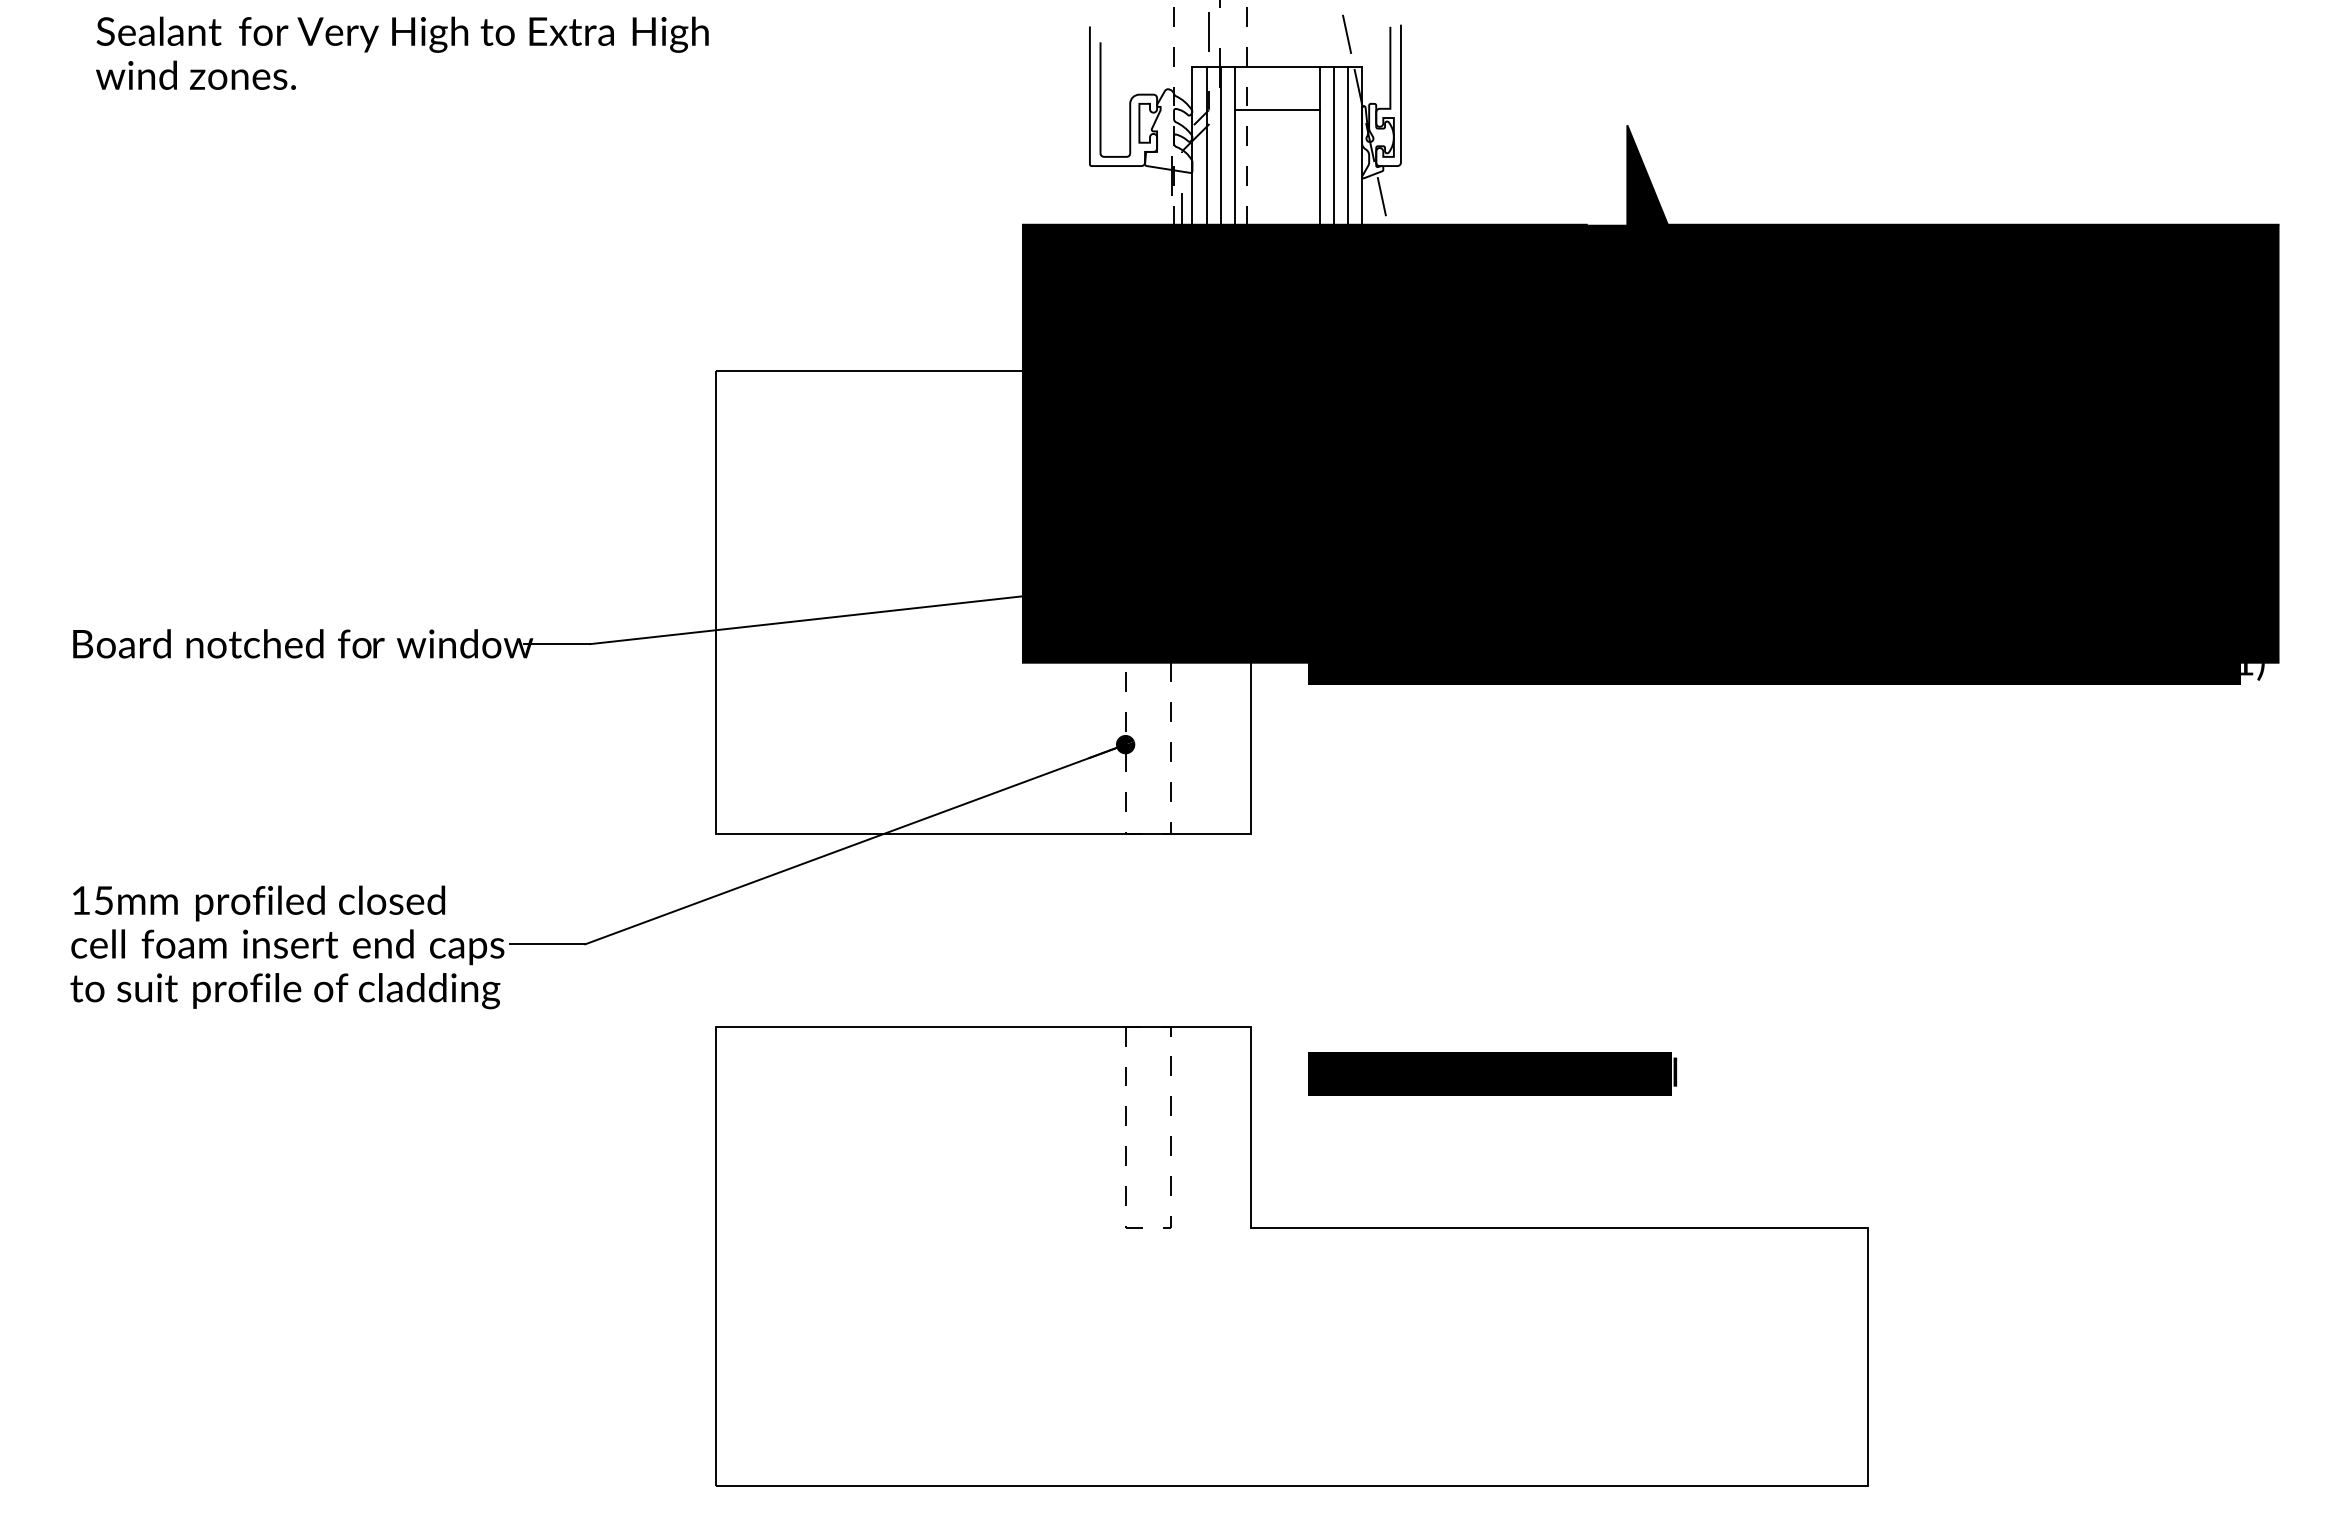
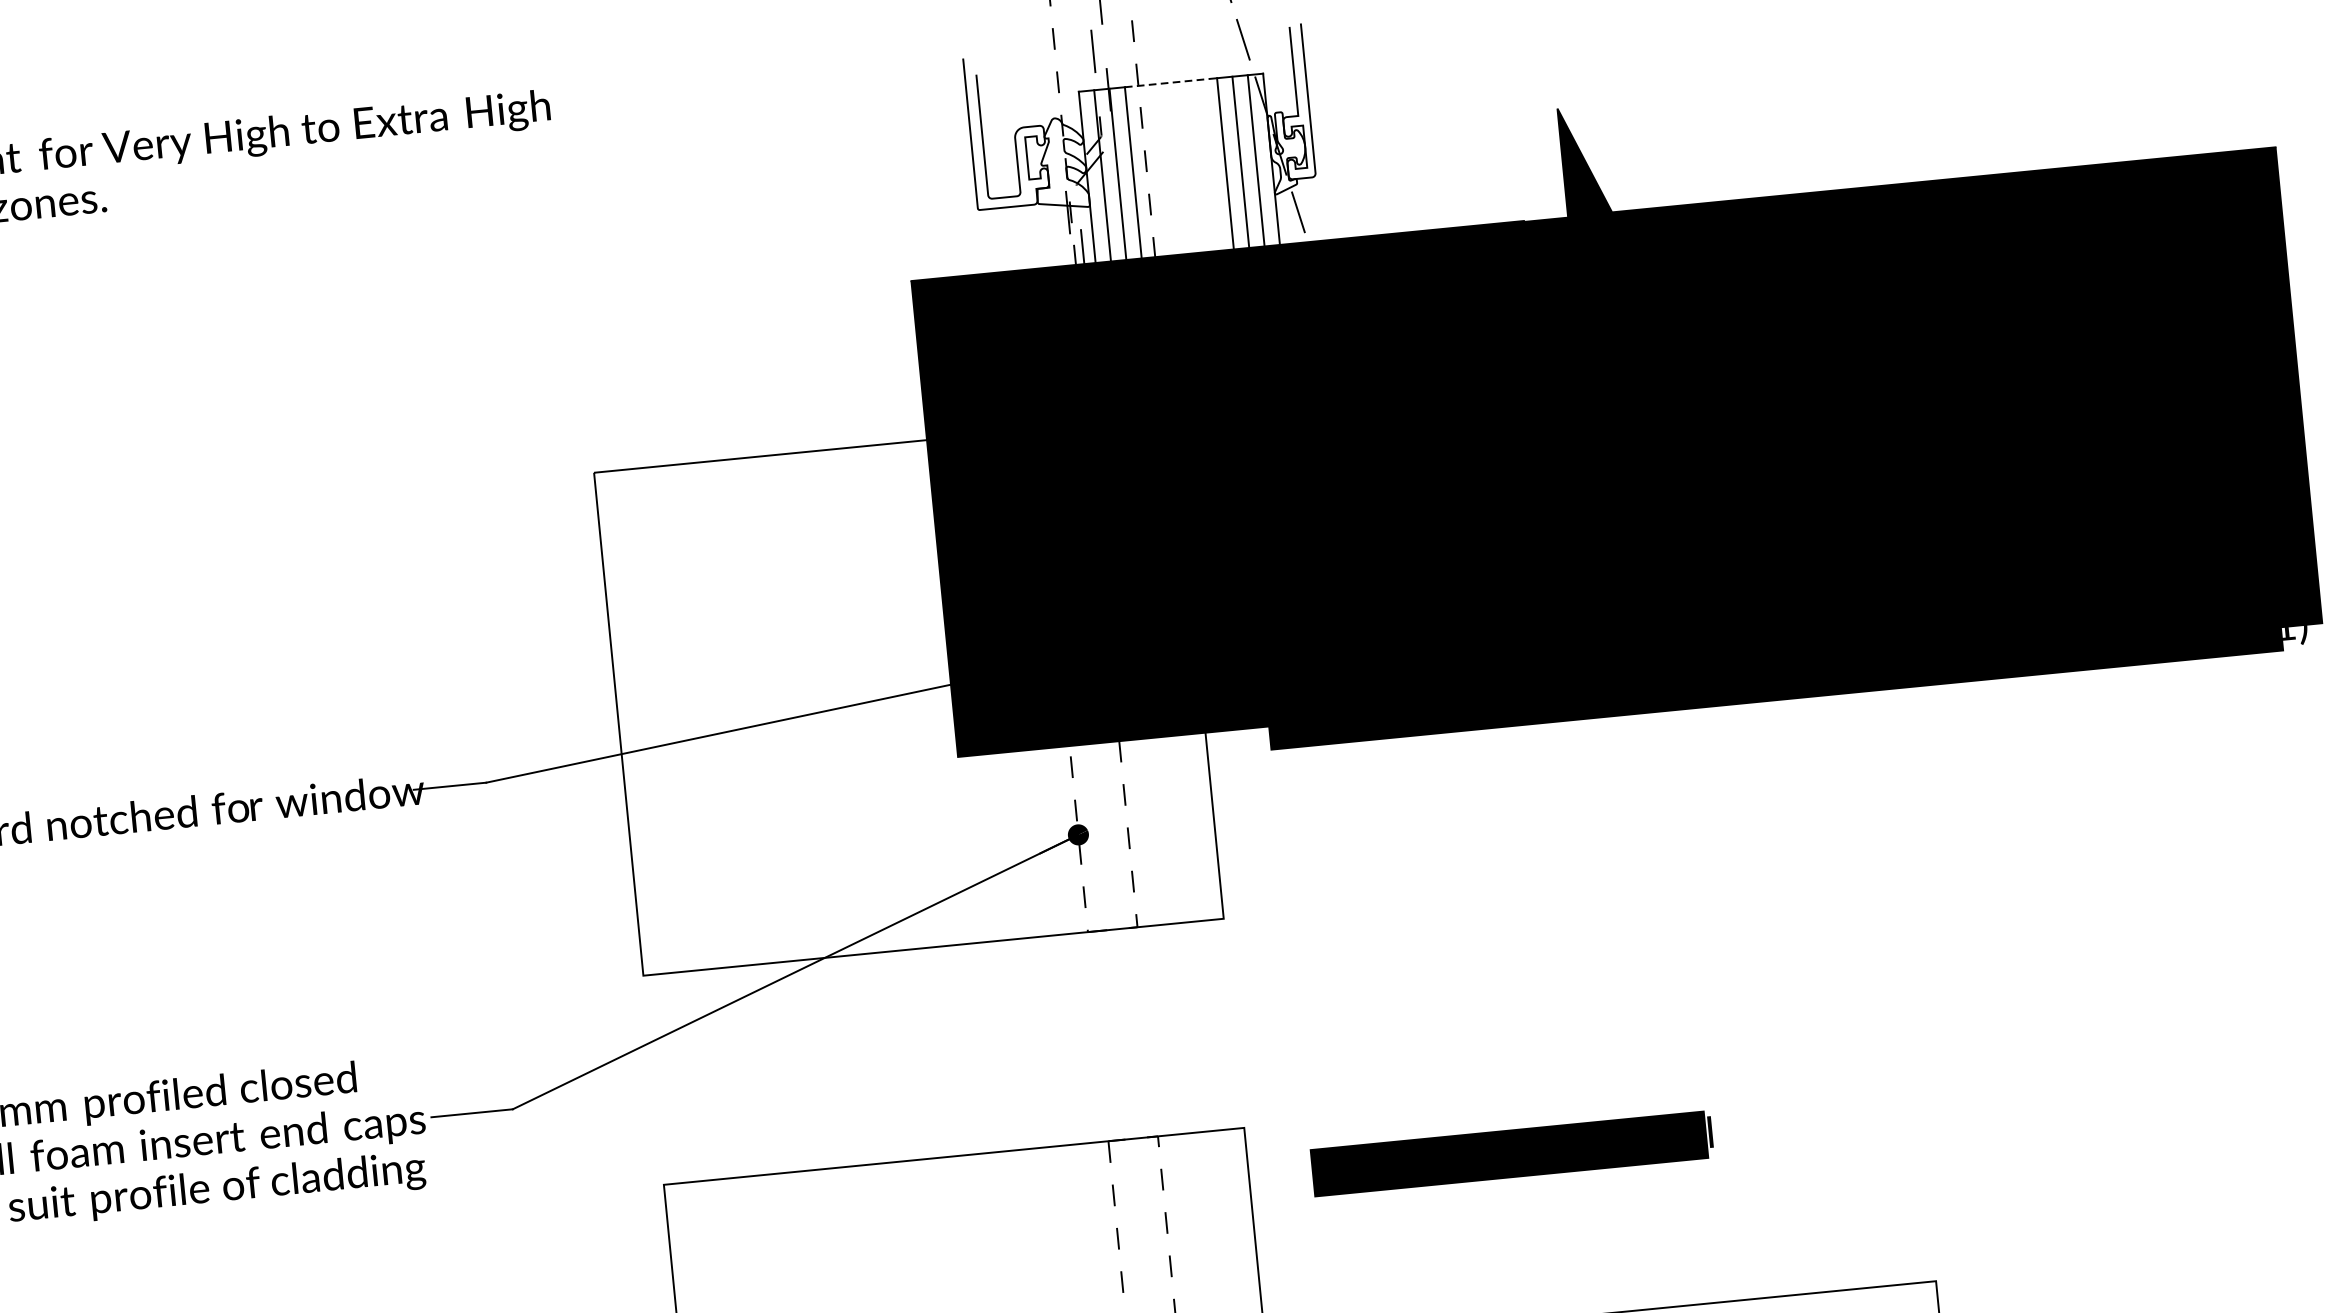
line: (1277, 67) -> (1171, 83), solid -> dashed
line: (1276, 109) -> (1174, 128), removed

